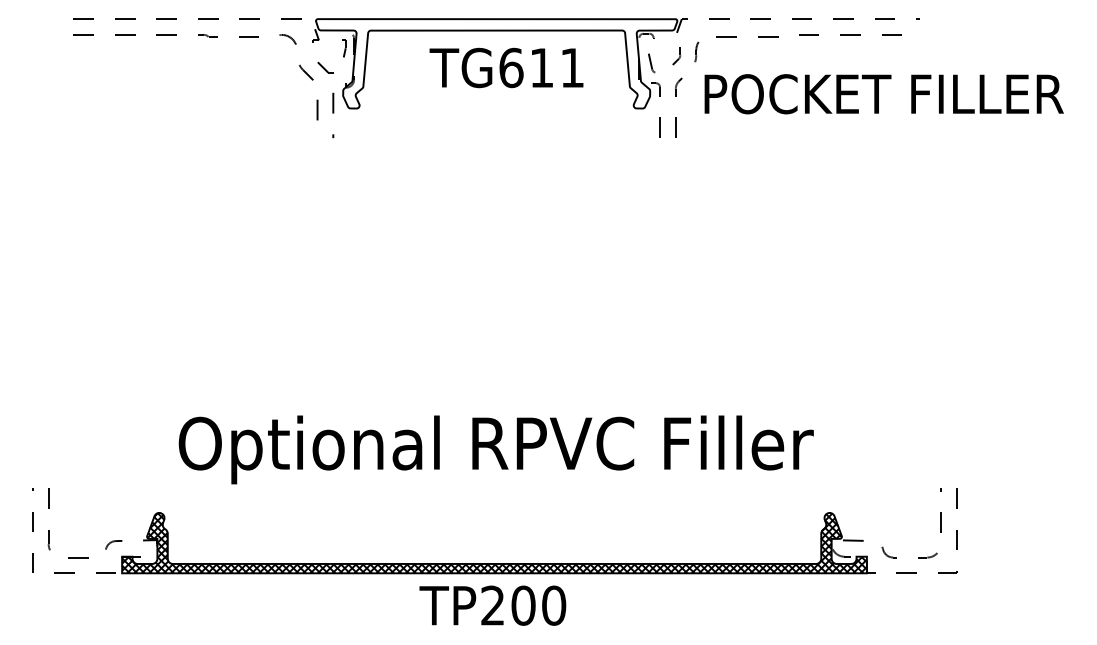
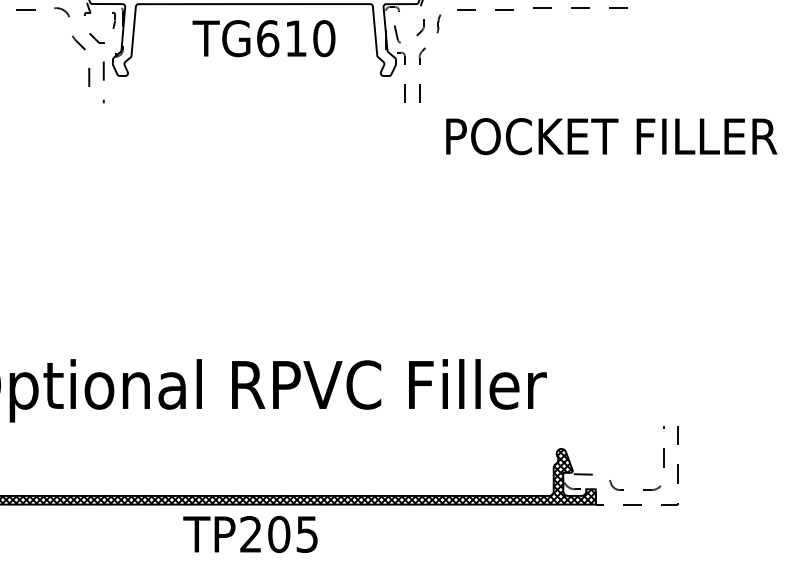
text: (572, 67) -> (324, 38), TG611 -> TG610
text: (883, 94) -> (611, 136), moved
text: (554, 605) -> (307, 534), TP200 -> TP205

